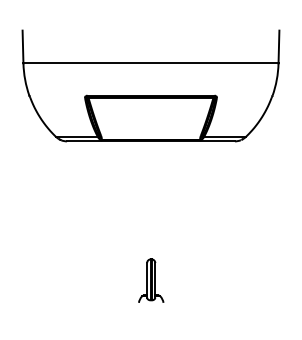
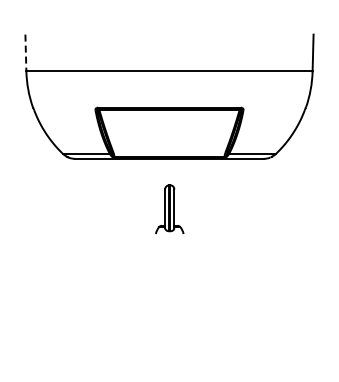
line: (22, 47) -> (25, 53), solid -> dashed
part: (151, 280) -> (169, 209), moved

